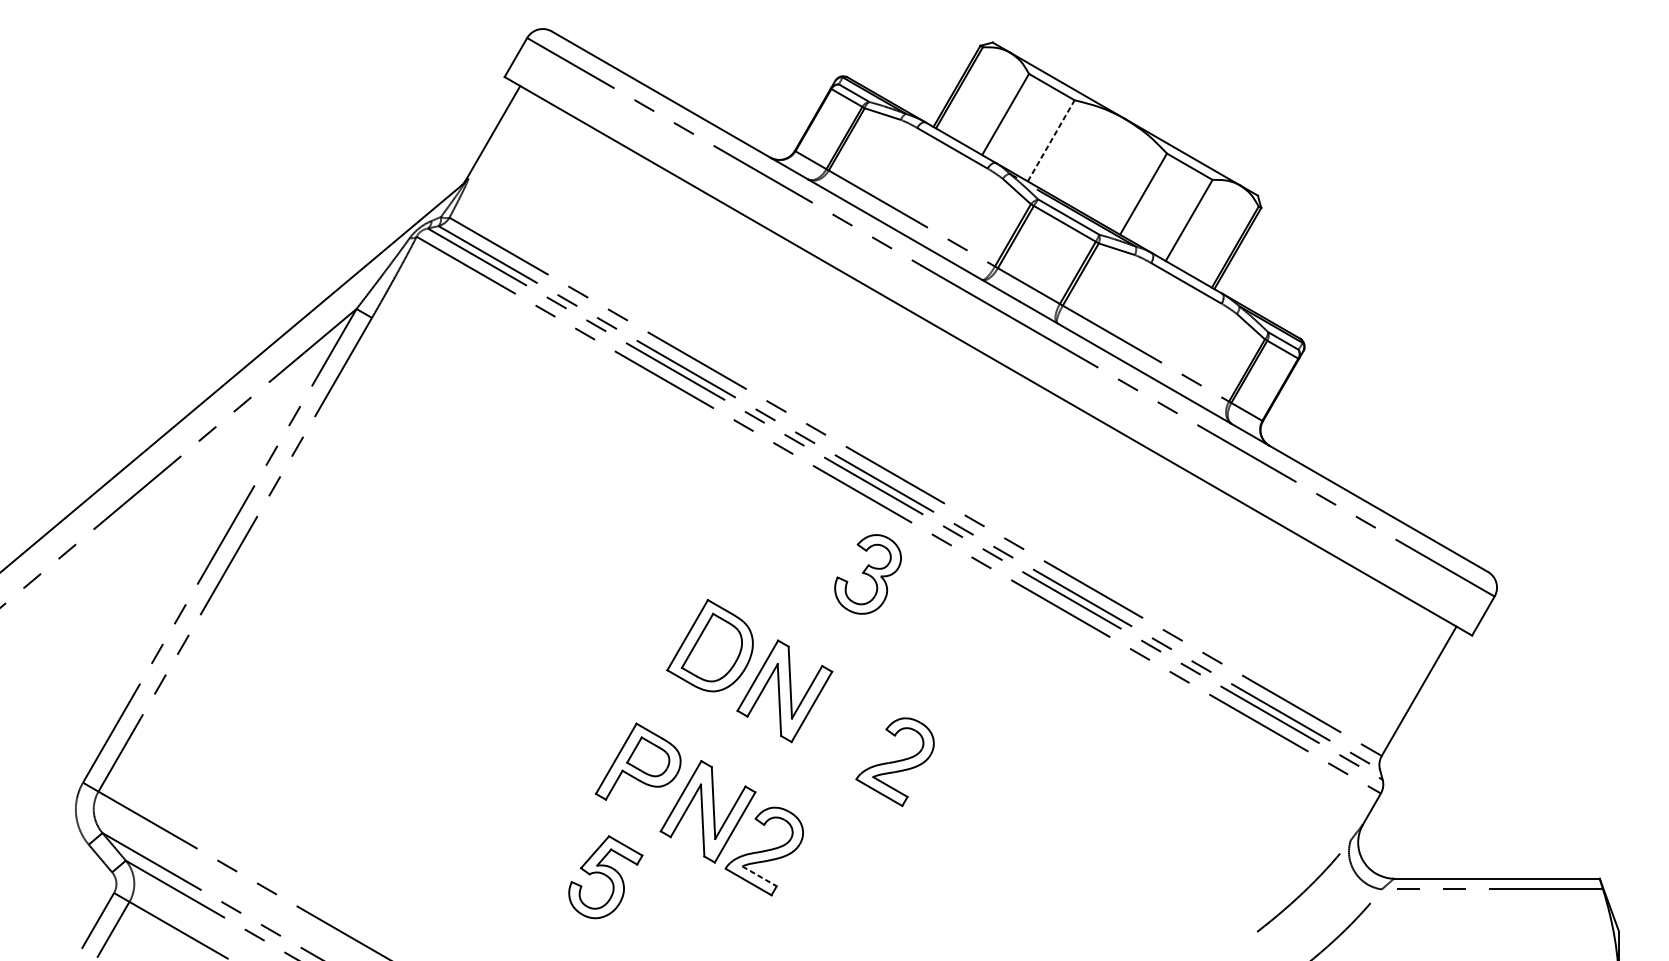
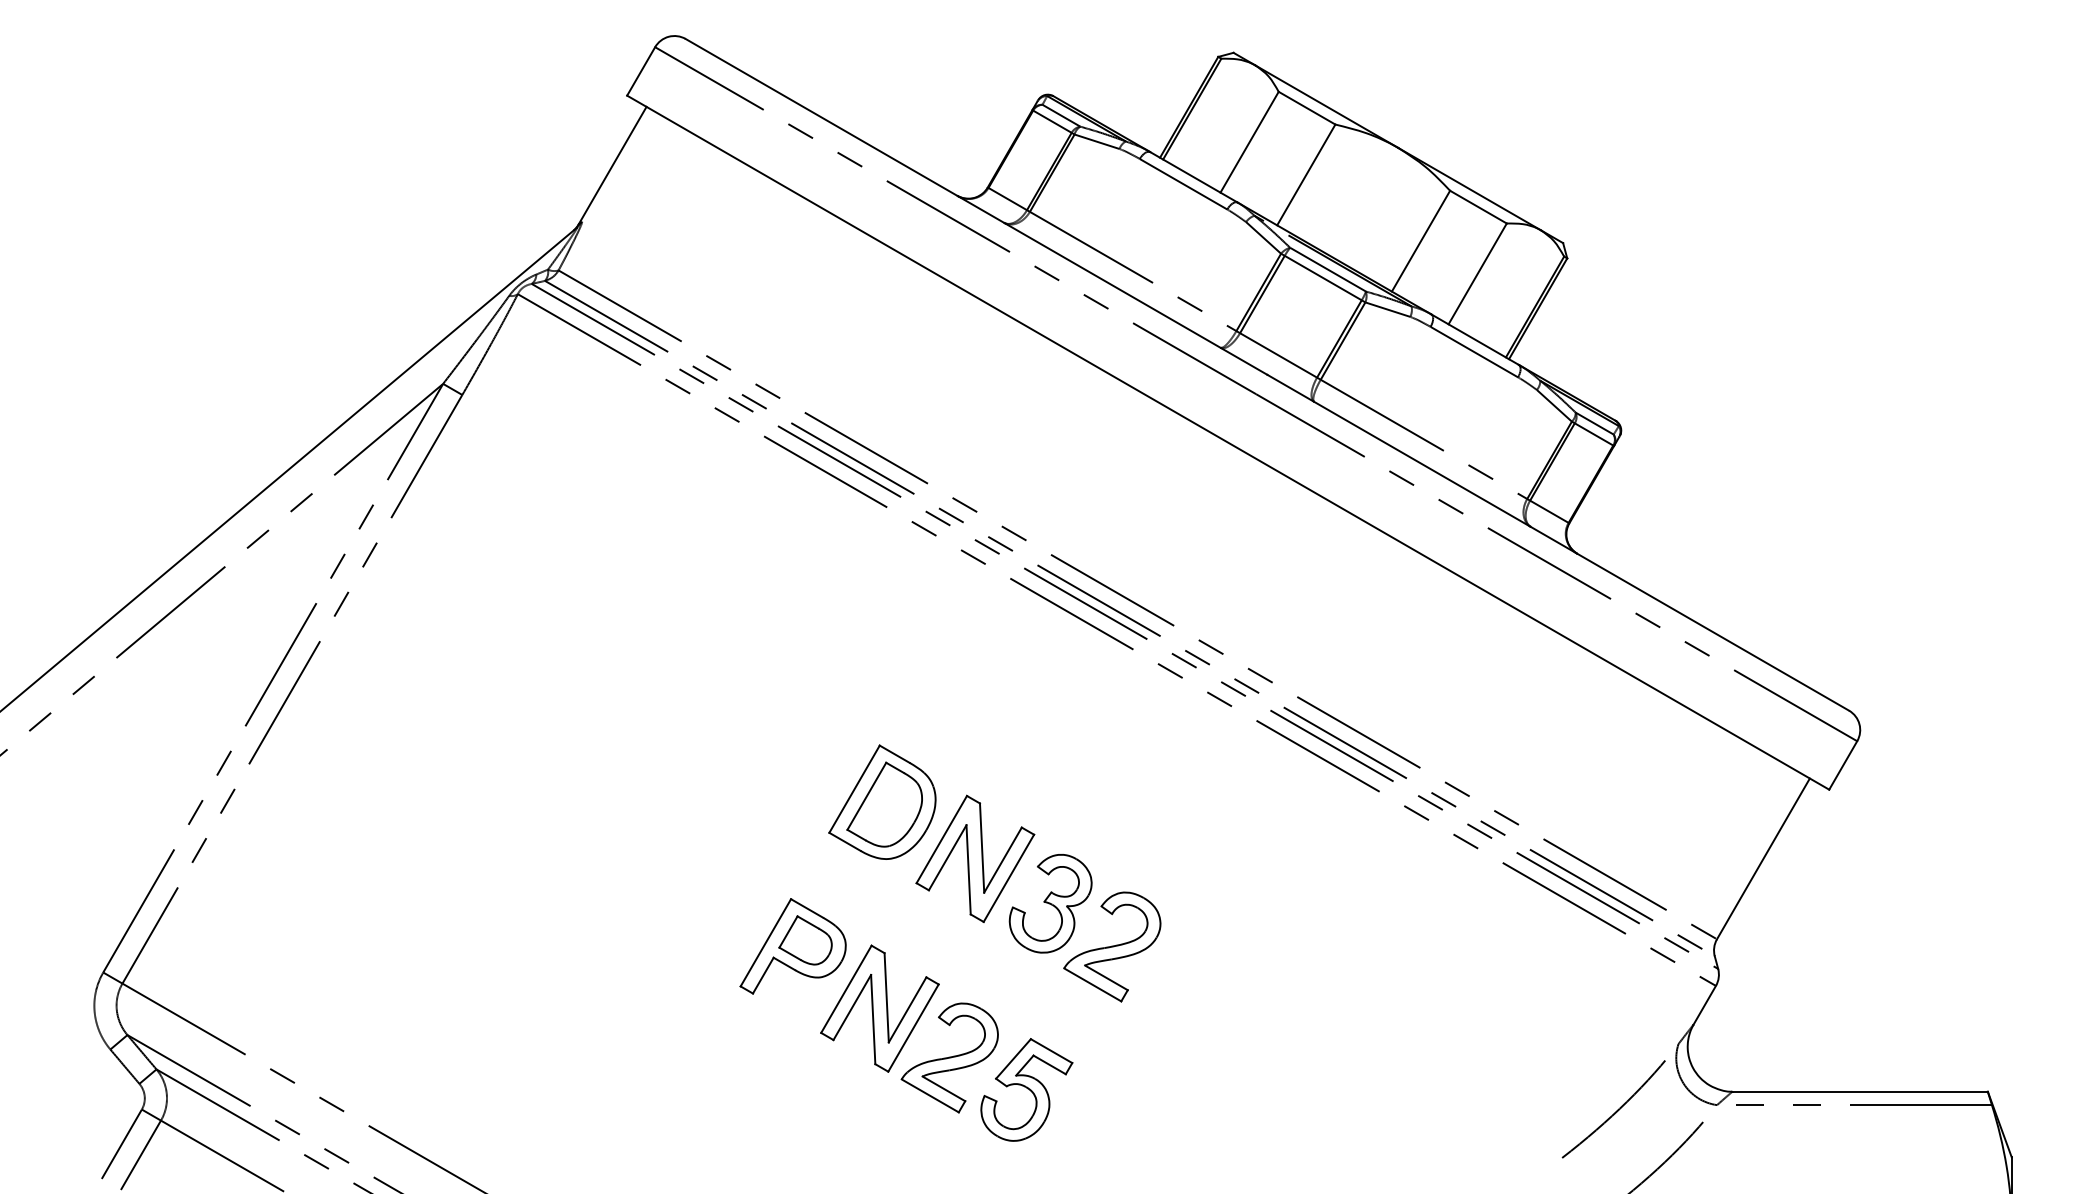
line: (1051, 140) -> (1306, 174), dashed -> solid
part: (867, 574) -> (1050, 903), moved
part: (605, 876) -> (1026, 1089), moved
line: (759, 876) -> (943, 1088), dashed -> solid

